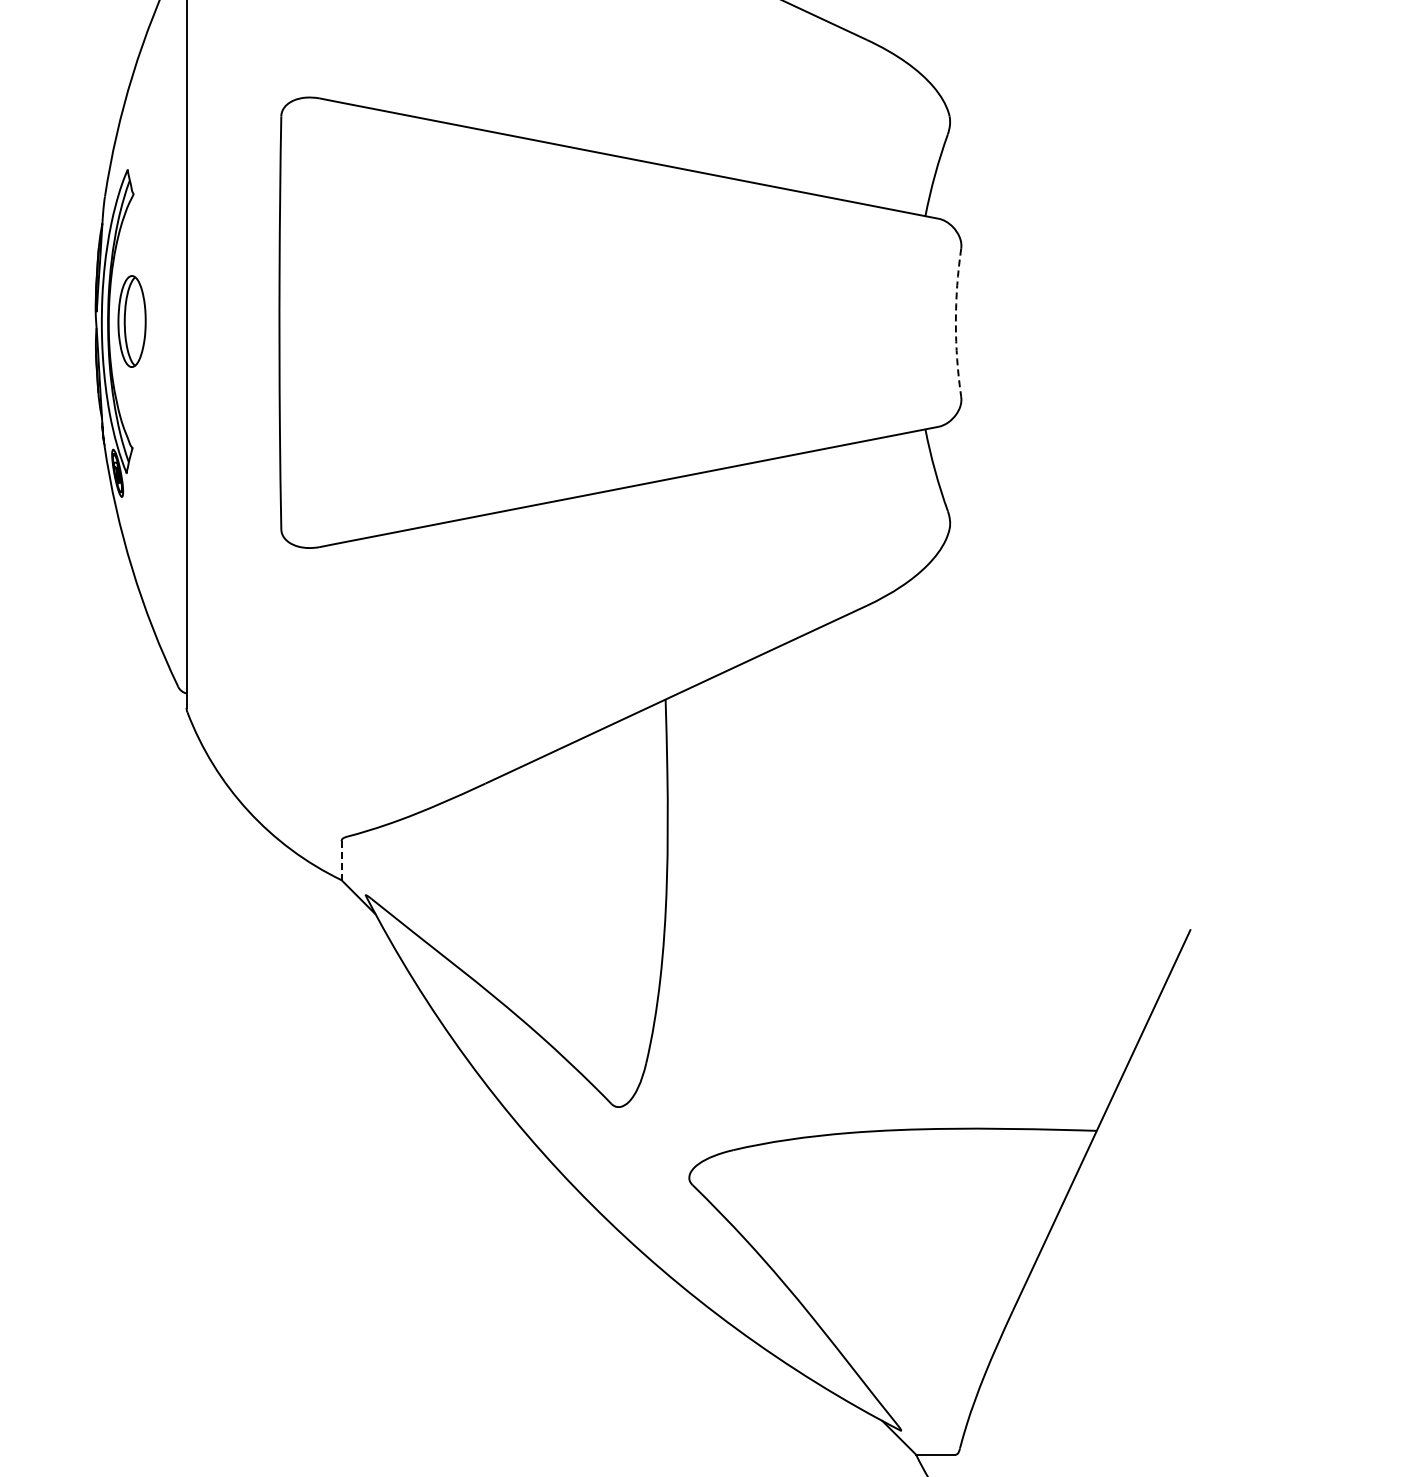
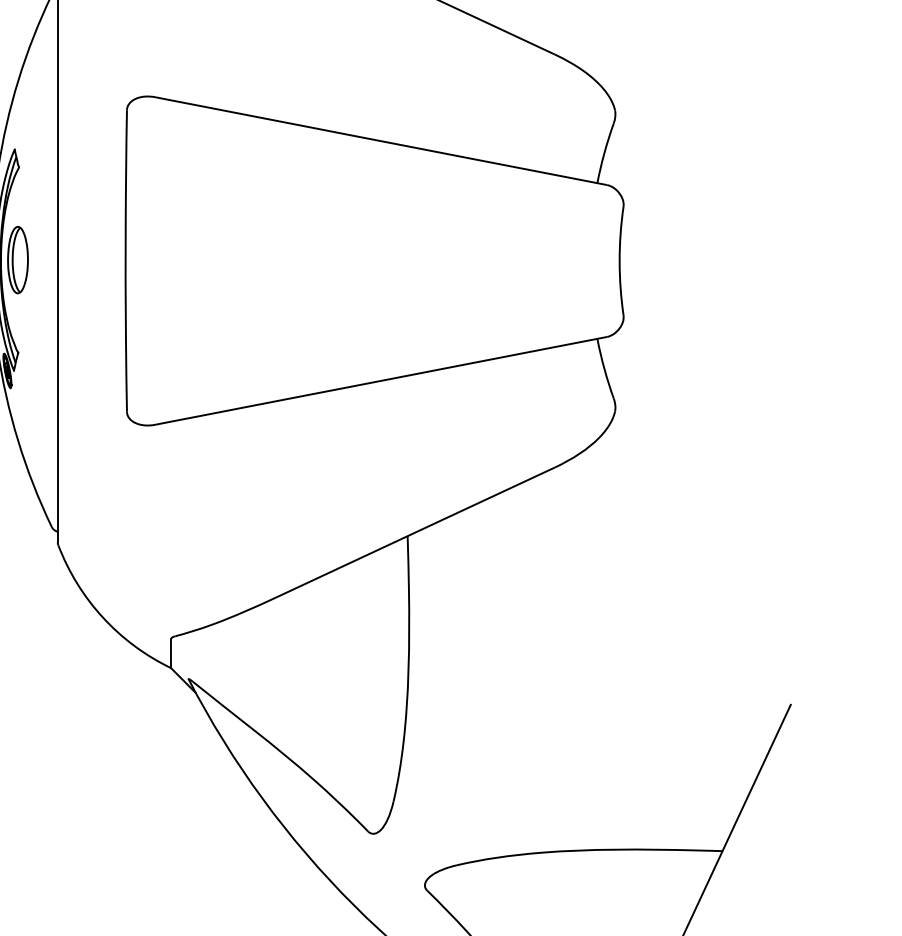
arc: (955, 322) -> (619, 260), dashed -> solid
line: (341, 860) -> (170, 653), dashed -> solid

